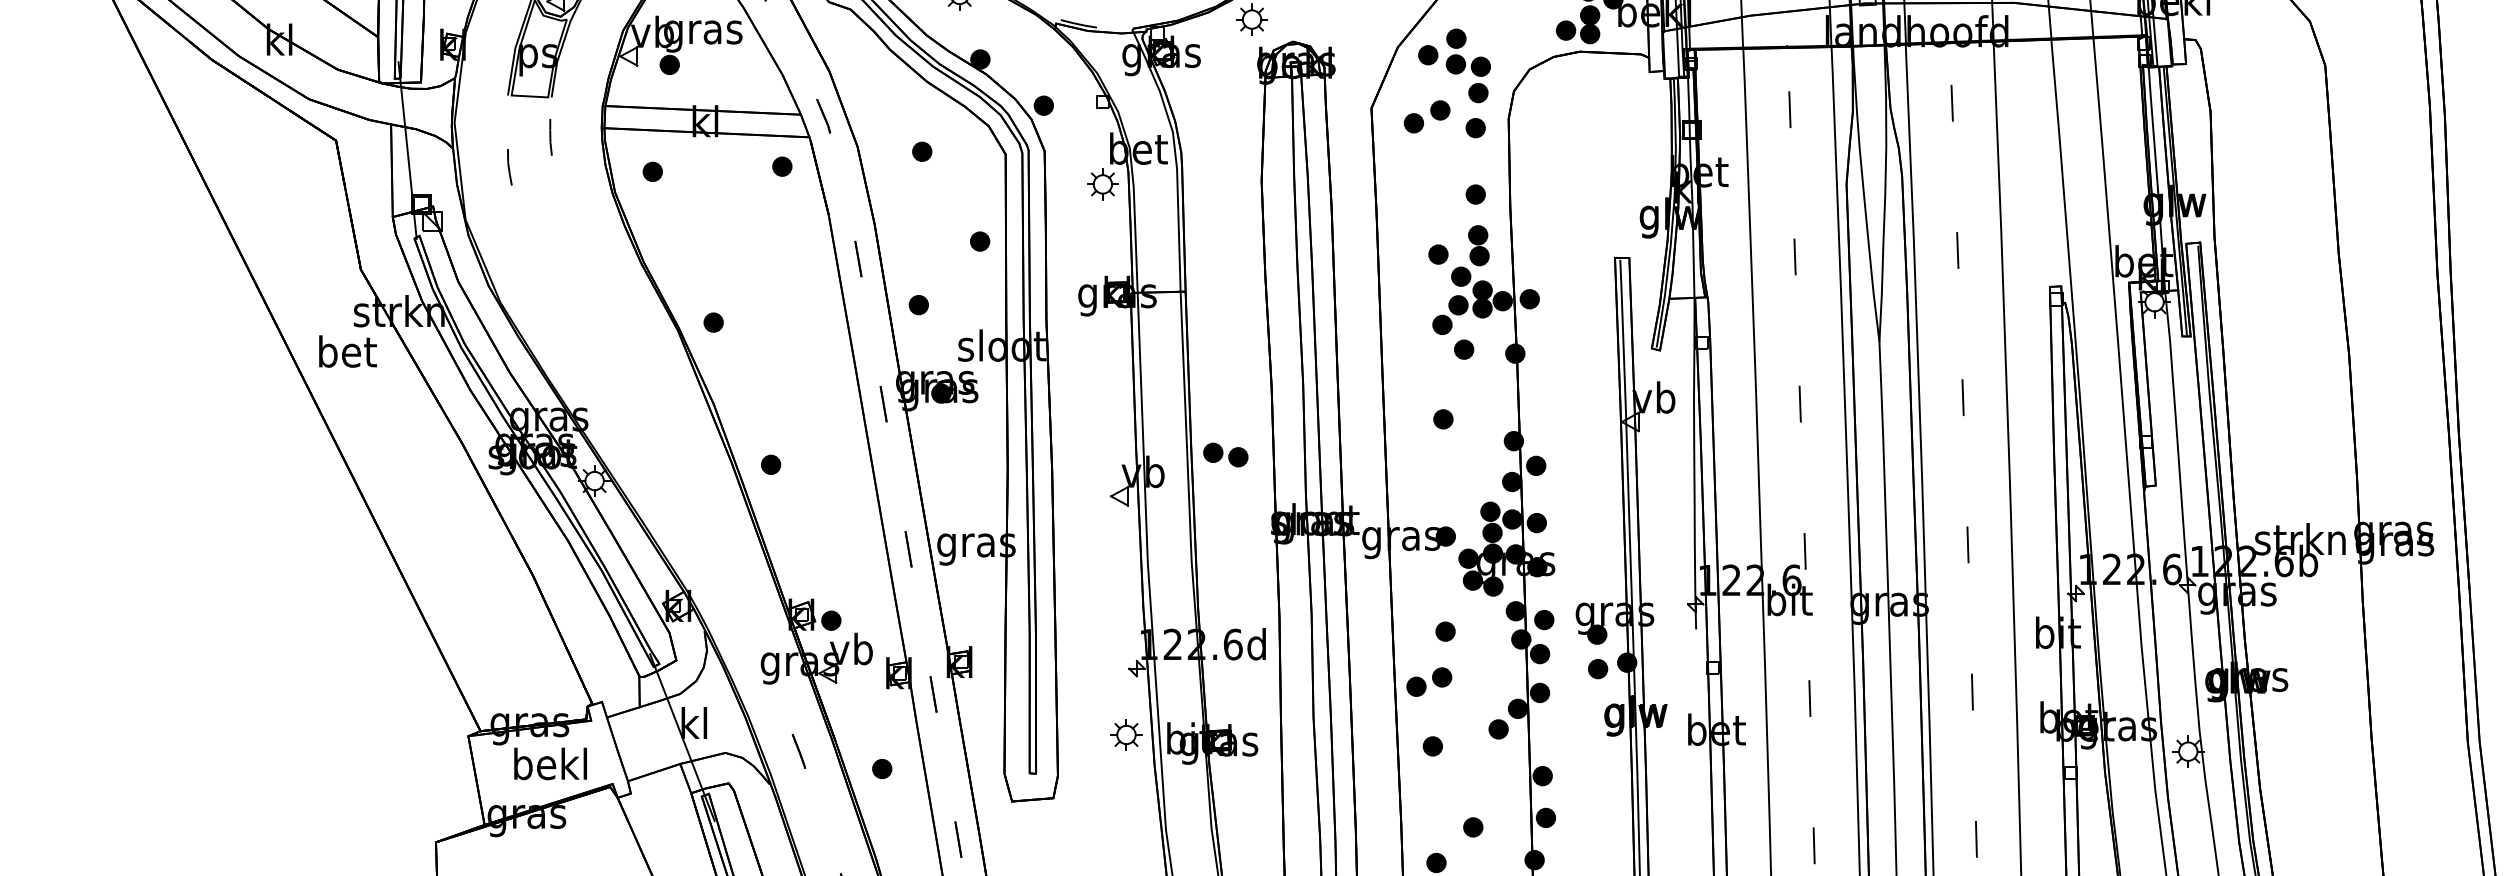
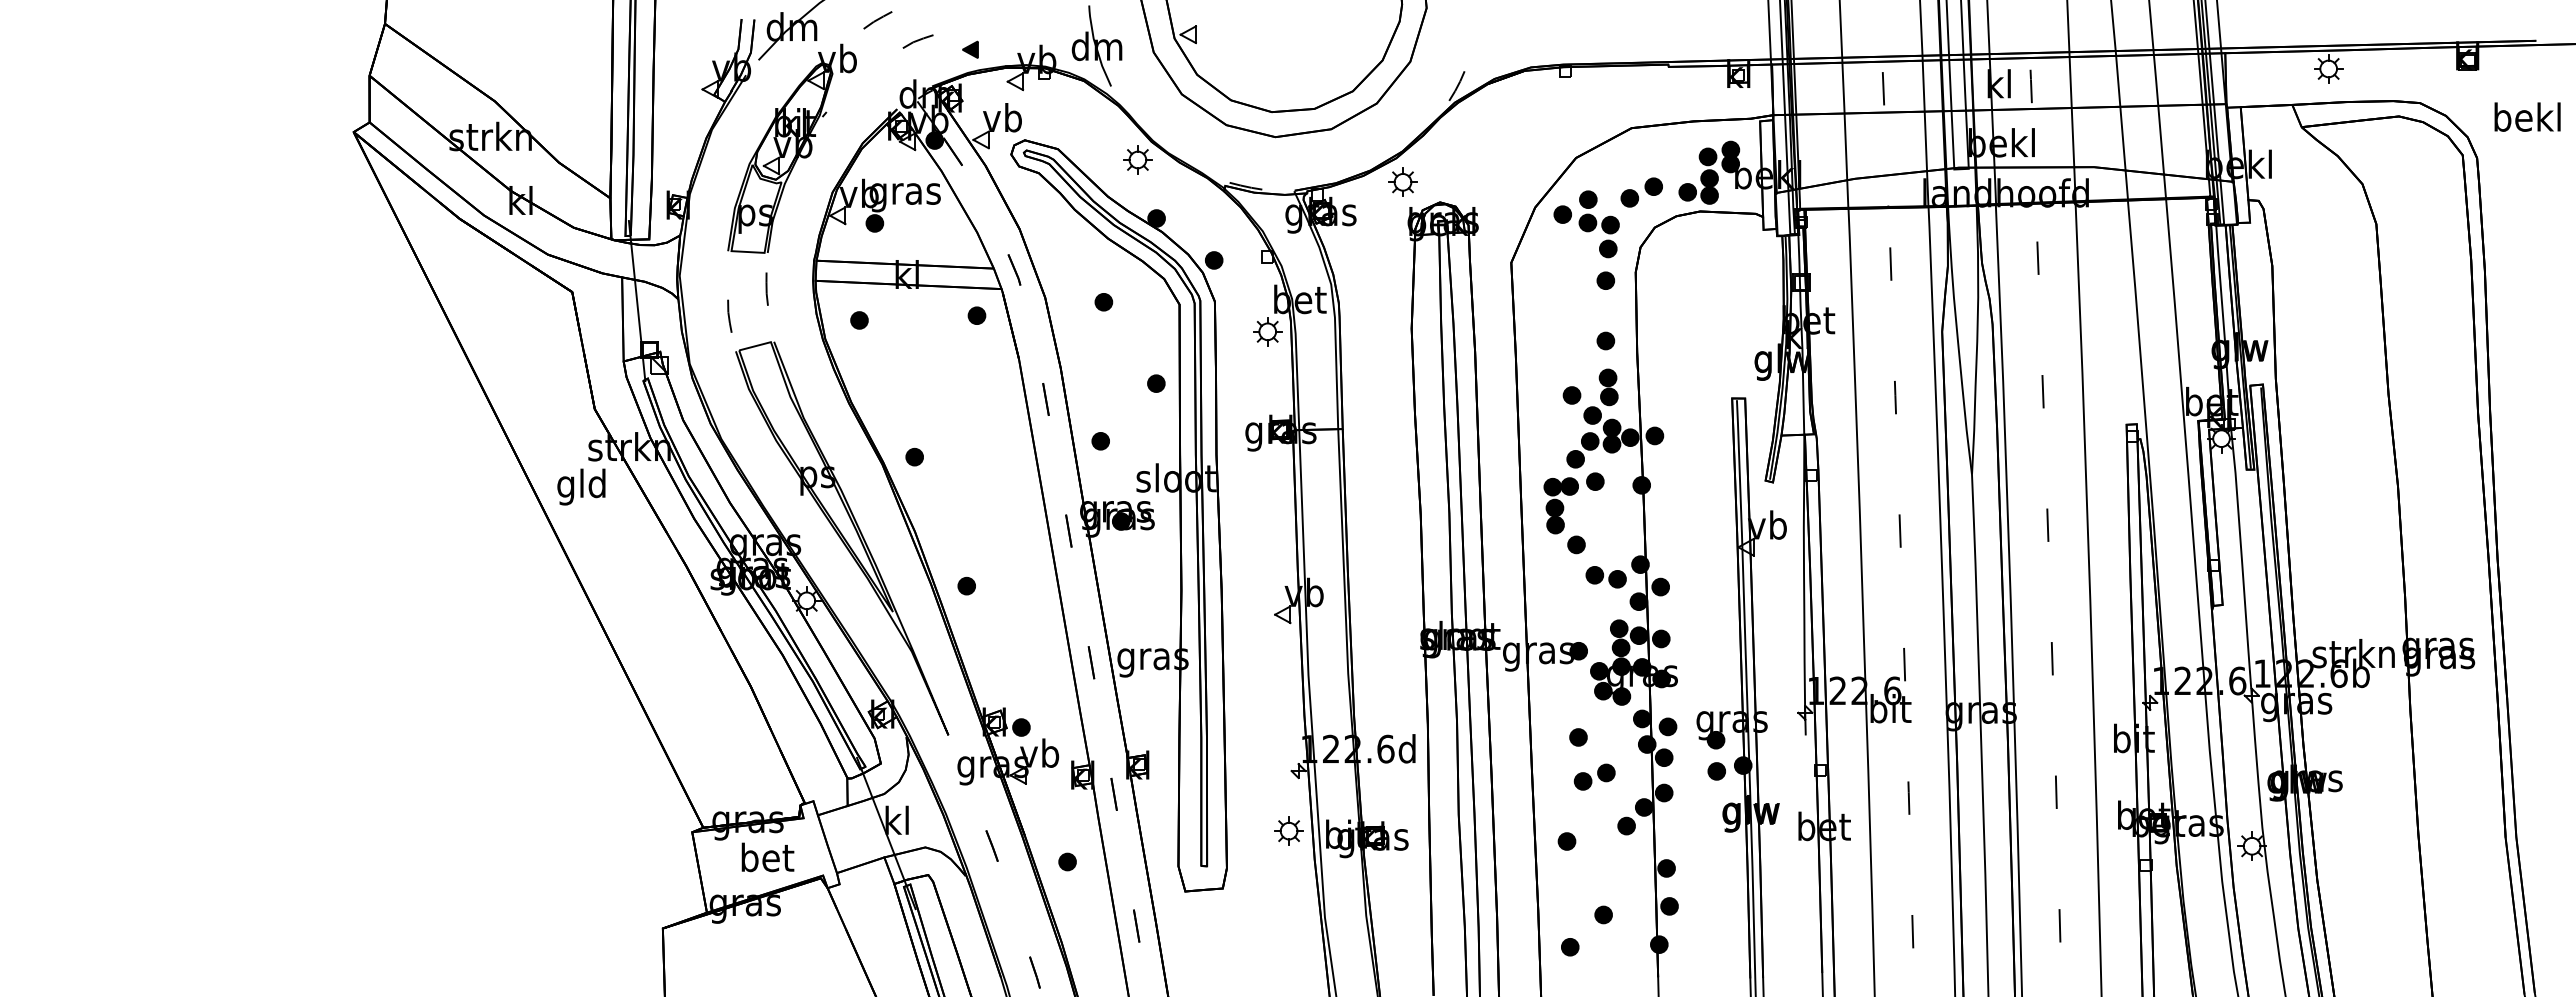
part: (1426, 116) -> (1641, 192), moved
text: (348, 354) -> (583, 486), bet -> gld
part: (1425, 375) -> (1560, 505), added
part: (634, 412) -> (842, 538), added
part: (1225, 455) -> (1605, 577), moved
part: (1429, 681) -> (1594, 776), moved
text: (550, 764) -> (766, 857), bekl -> bet

